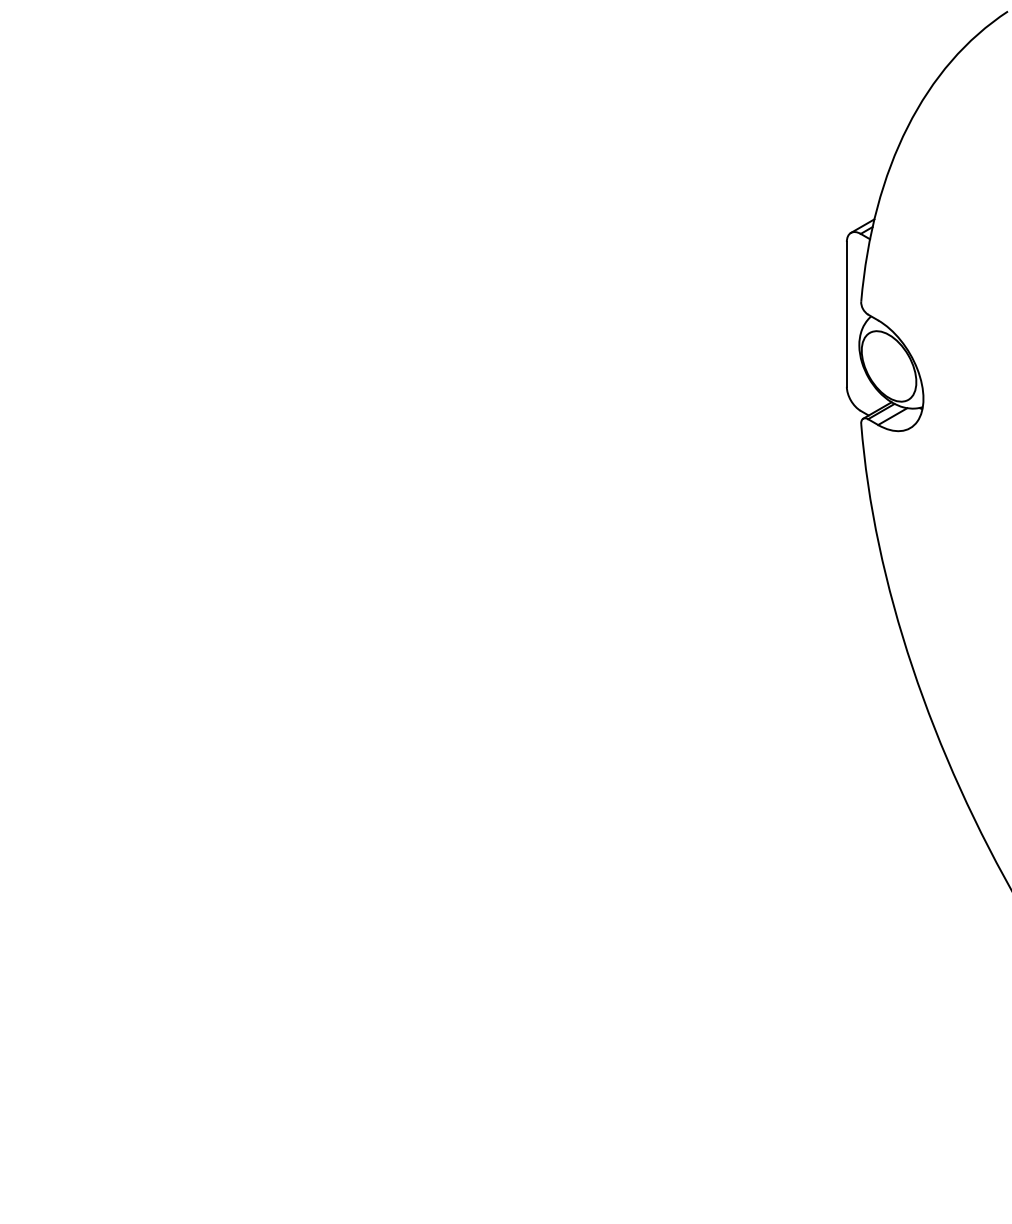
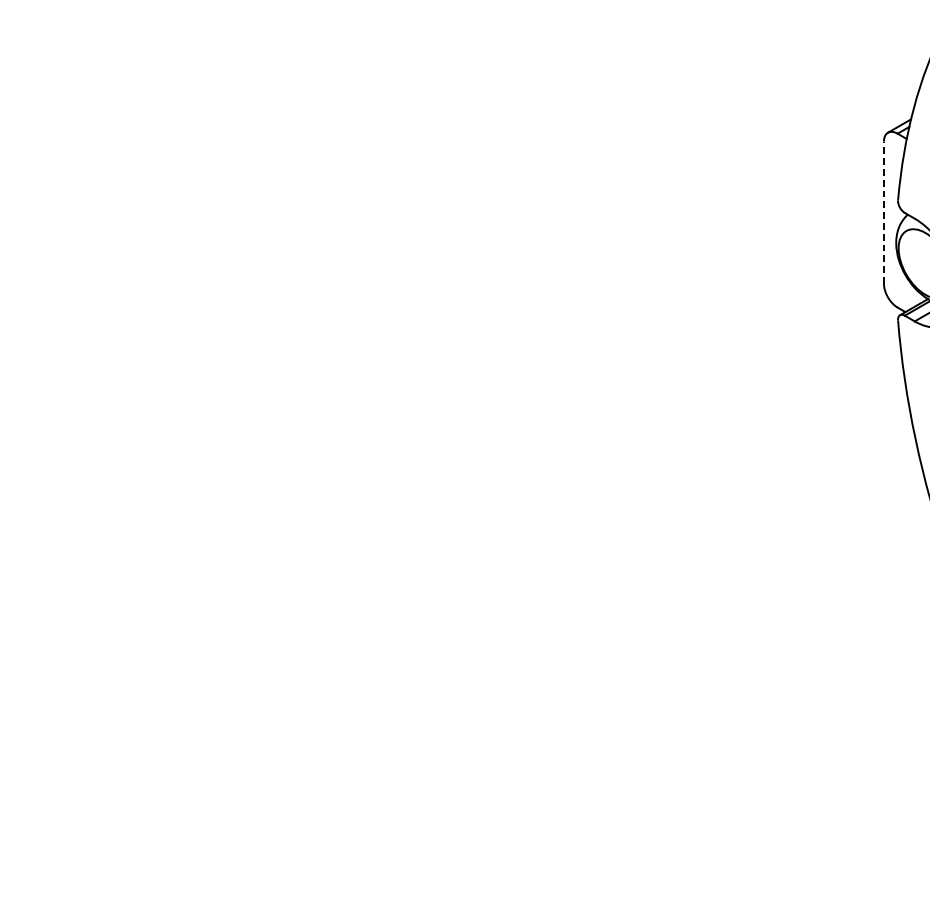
line: (846, 313) -> (883, 211), solid -> dashed

